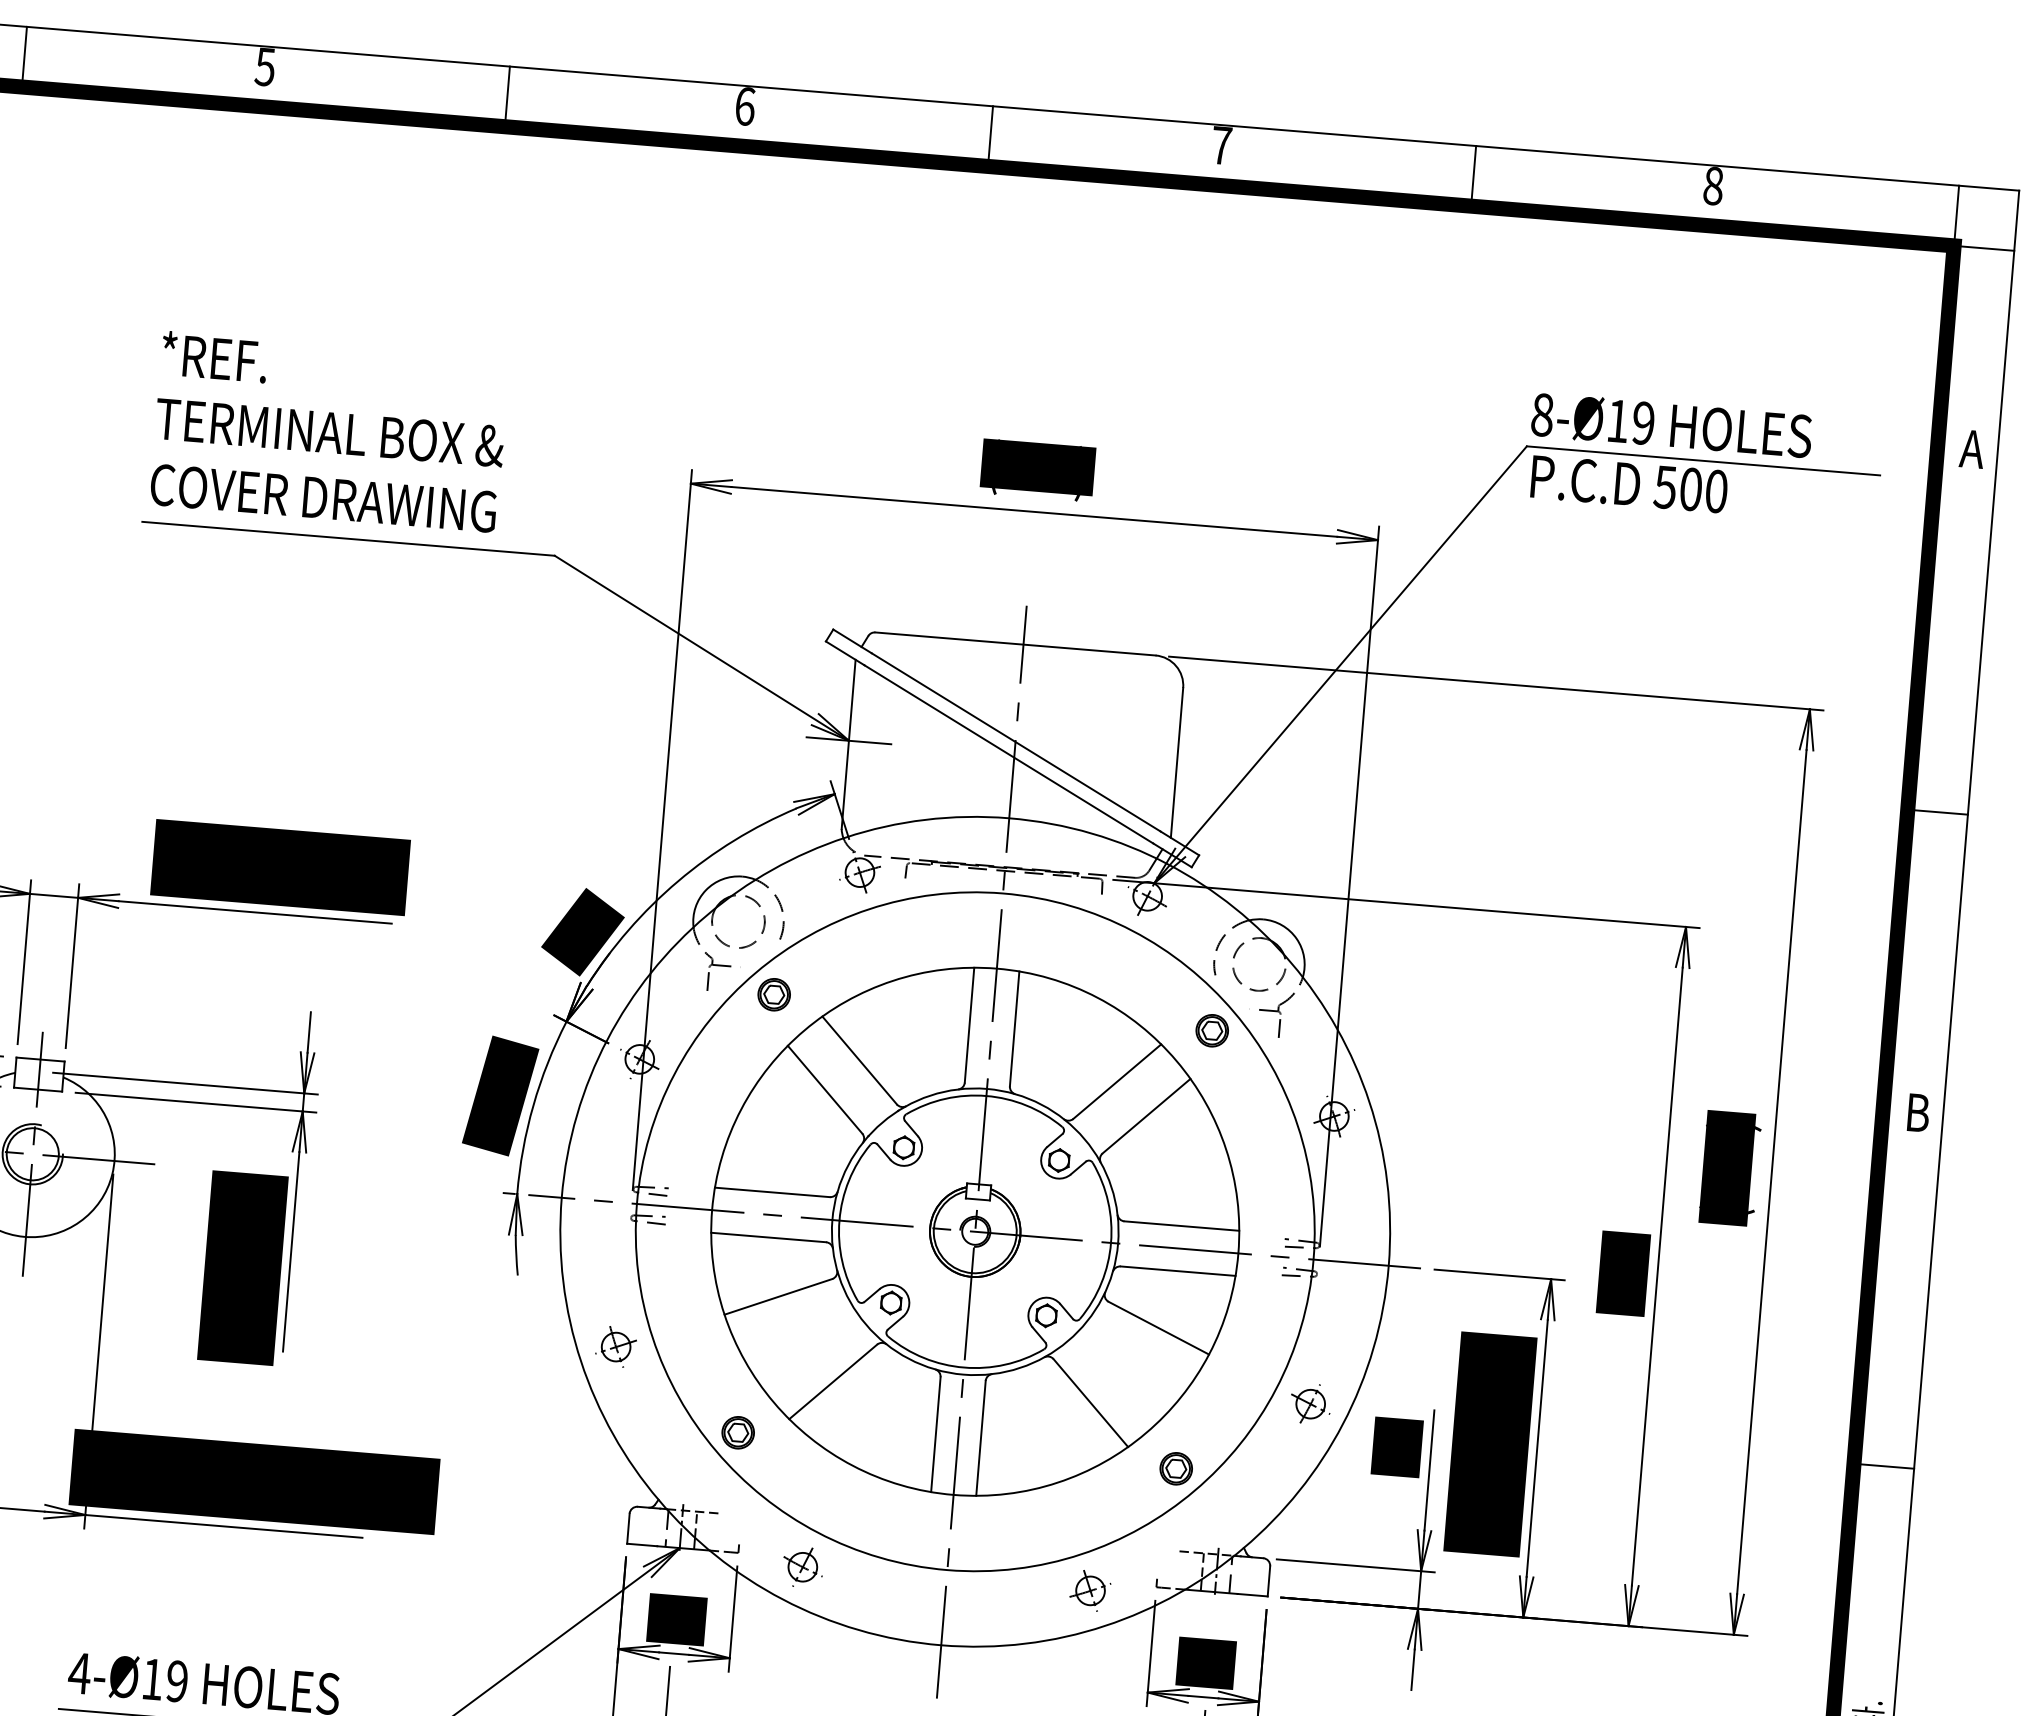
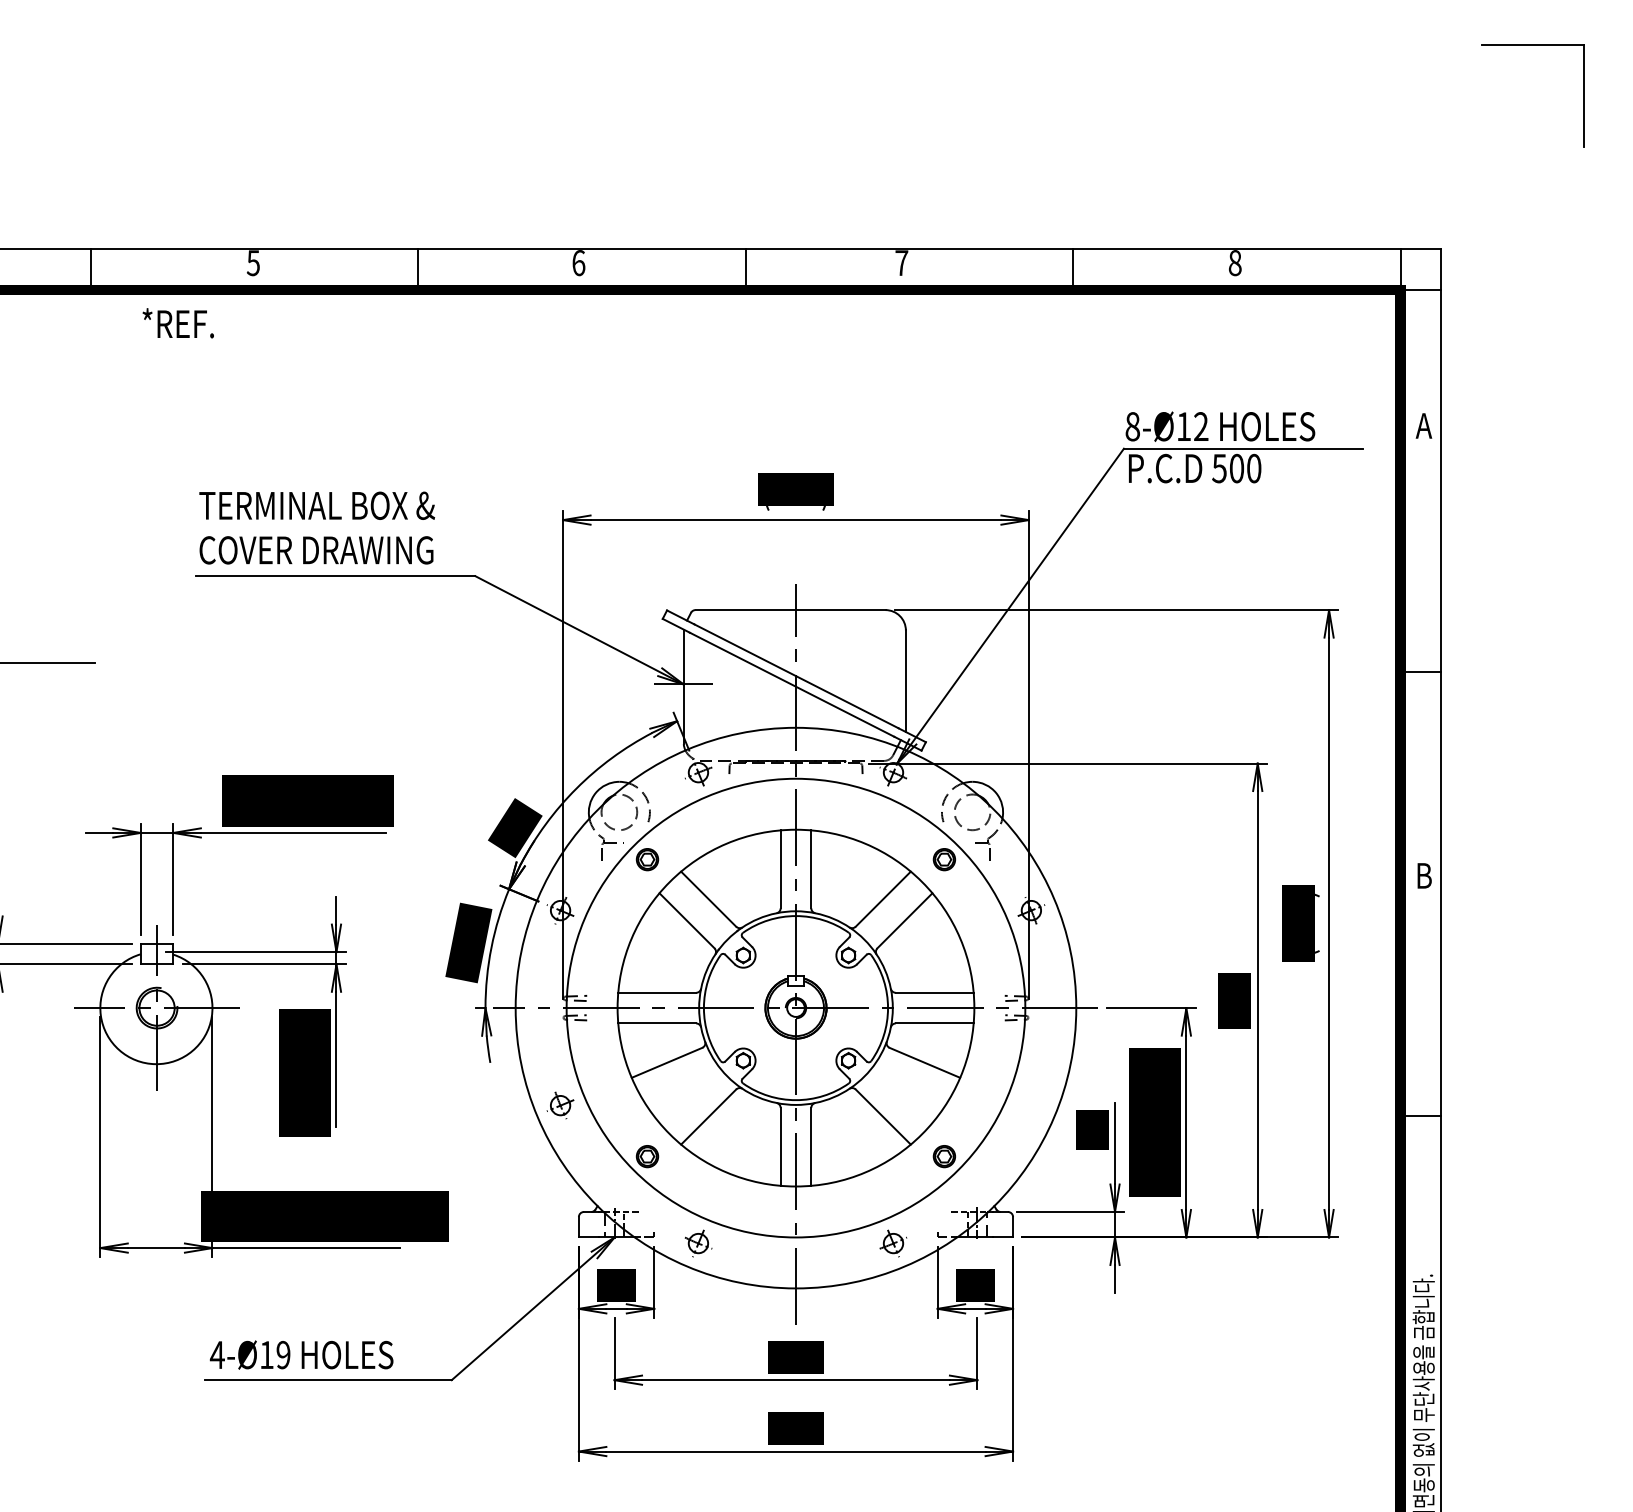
text: (213, 357) -> (177, 323), moved
text: (1643, 423) -> (1201, 426), 8-Ø19 -> 8-Ø12
part: (1310, 1403) -> (1031, 1105), removed

